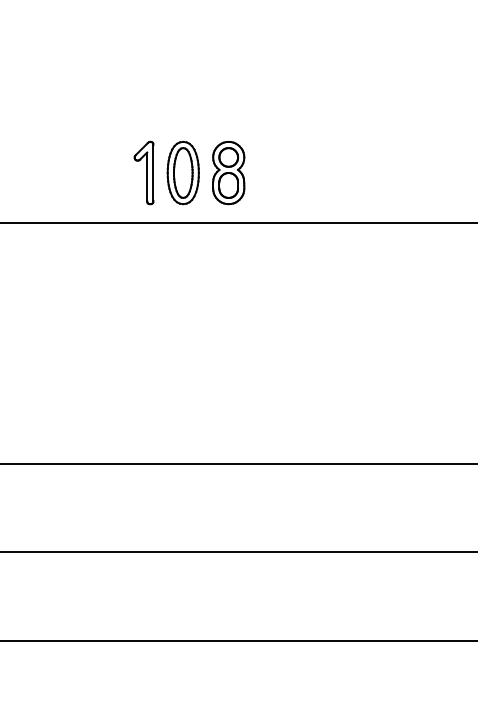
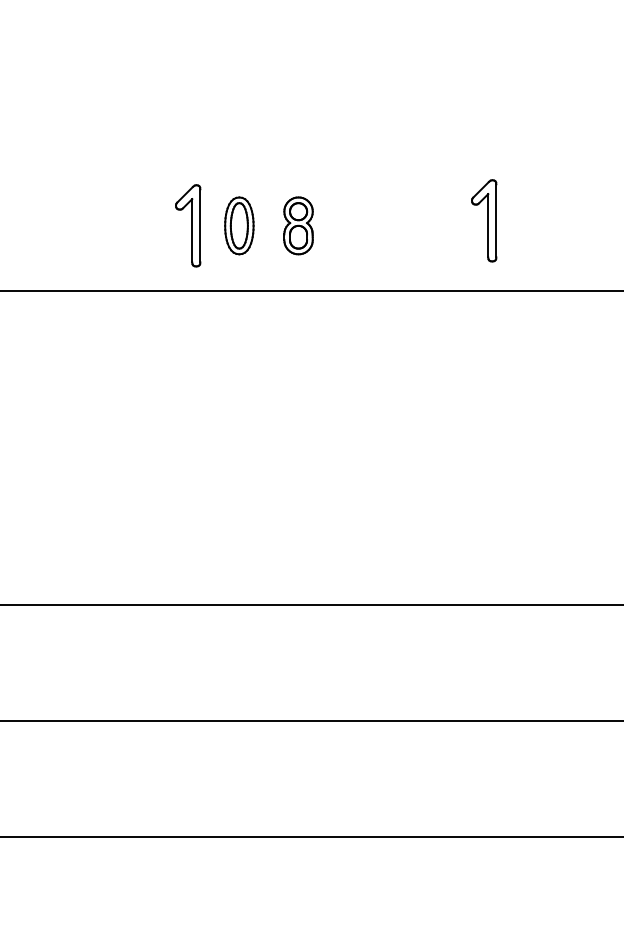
part: (371, 168) -> (484, 220), added
part: (183, 172) -> (239, 225), size x0.7
part: (228, 172) -> (298, 225), size x0.7

